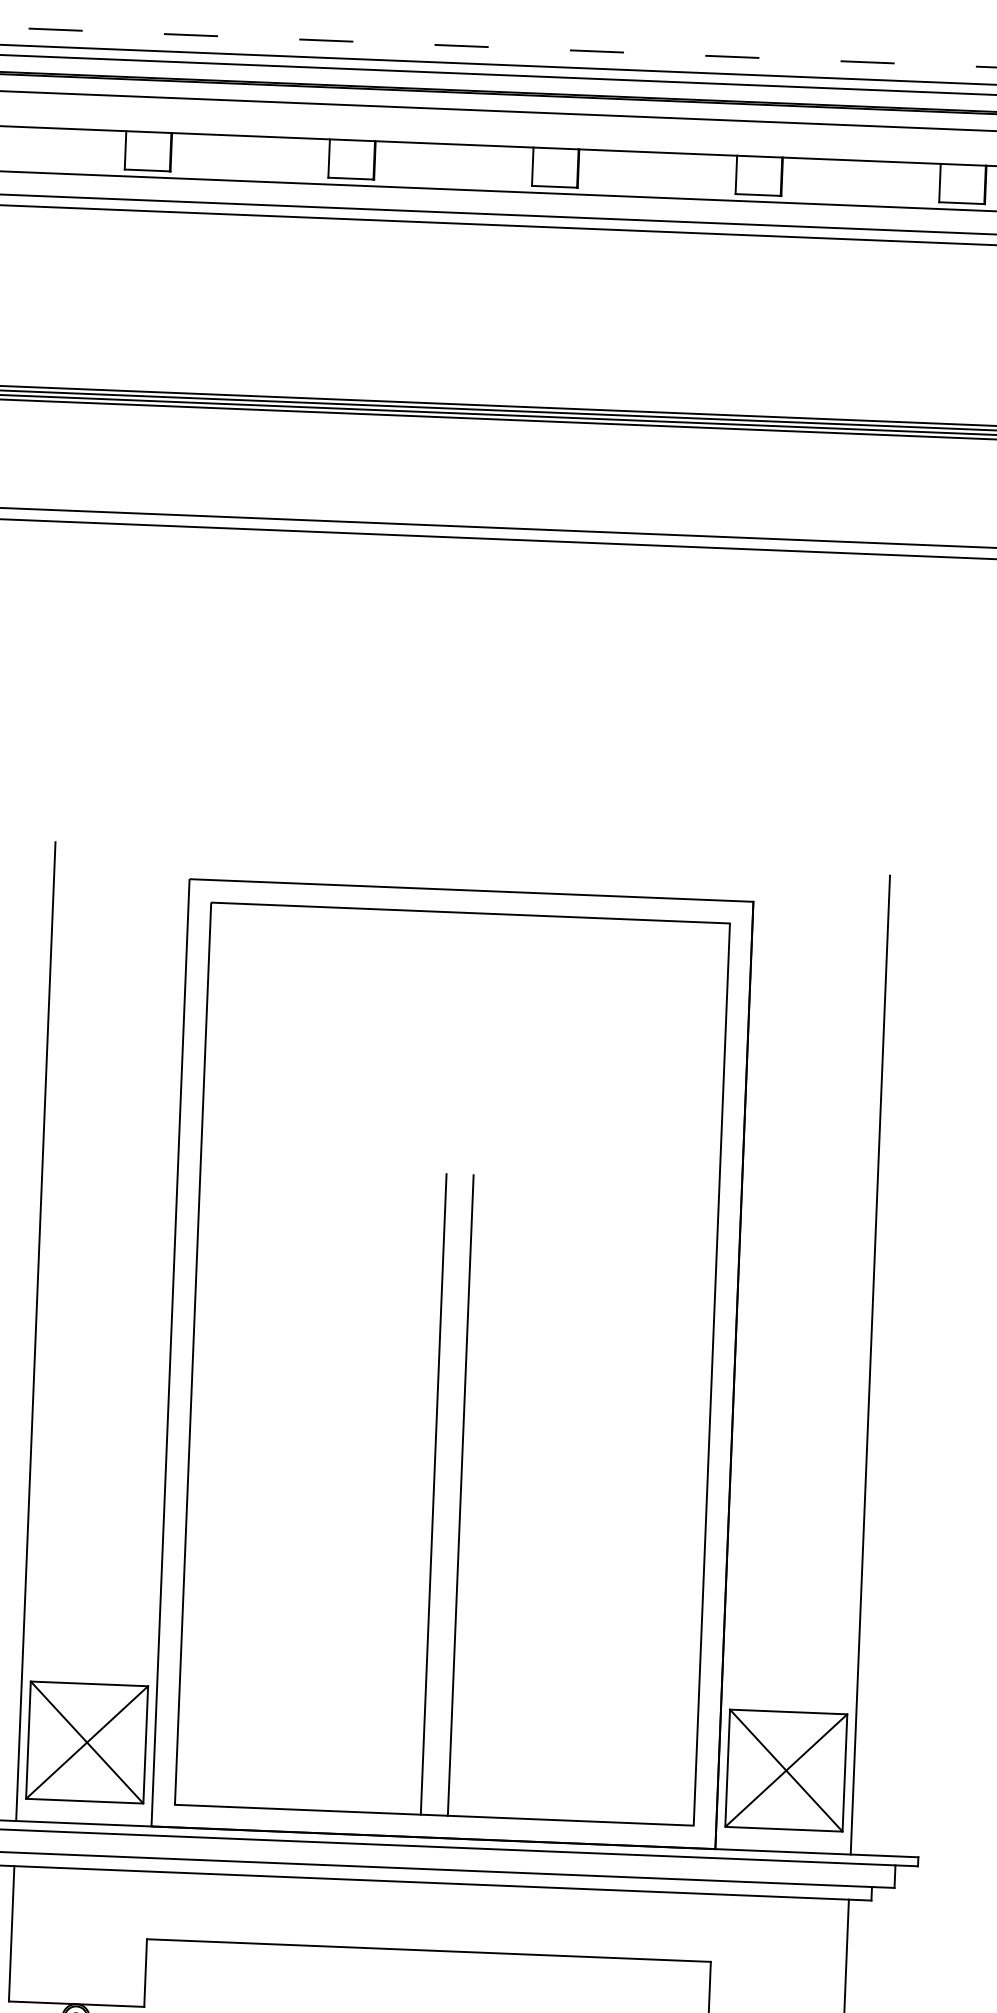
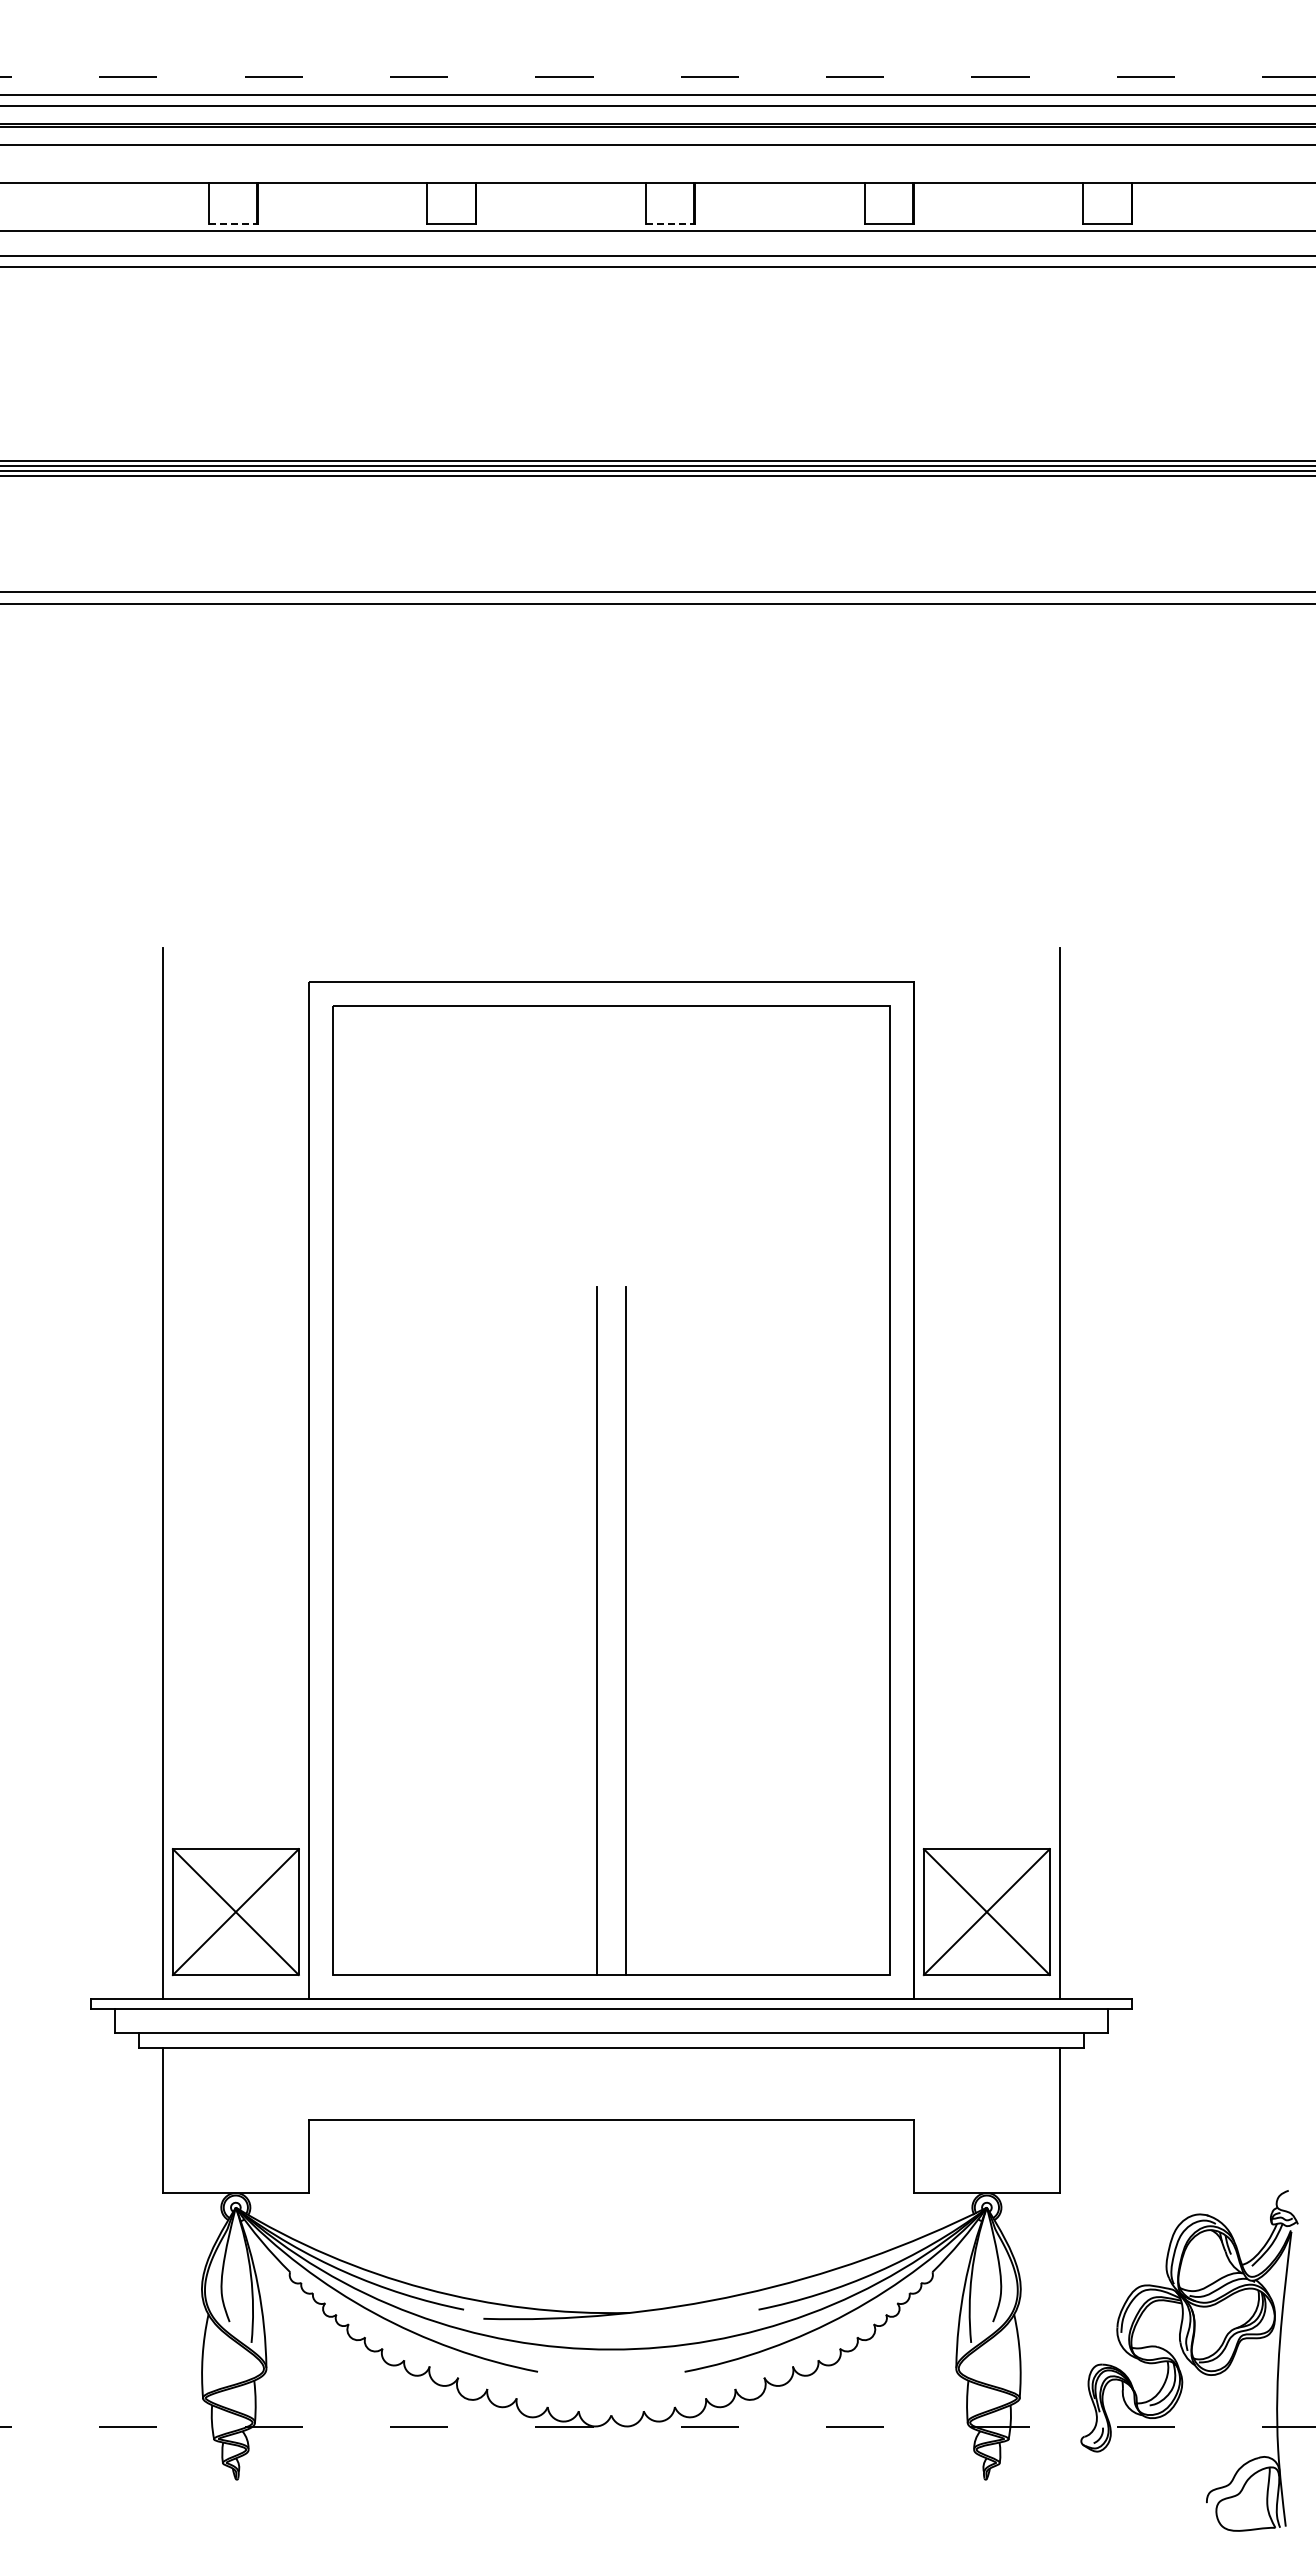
line: (148, 170) -> (233, 223), solid -> dashed
line: (554, 186) -> (670, 223), solid -> dashed

